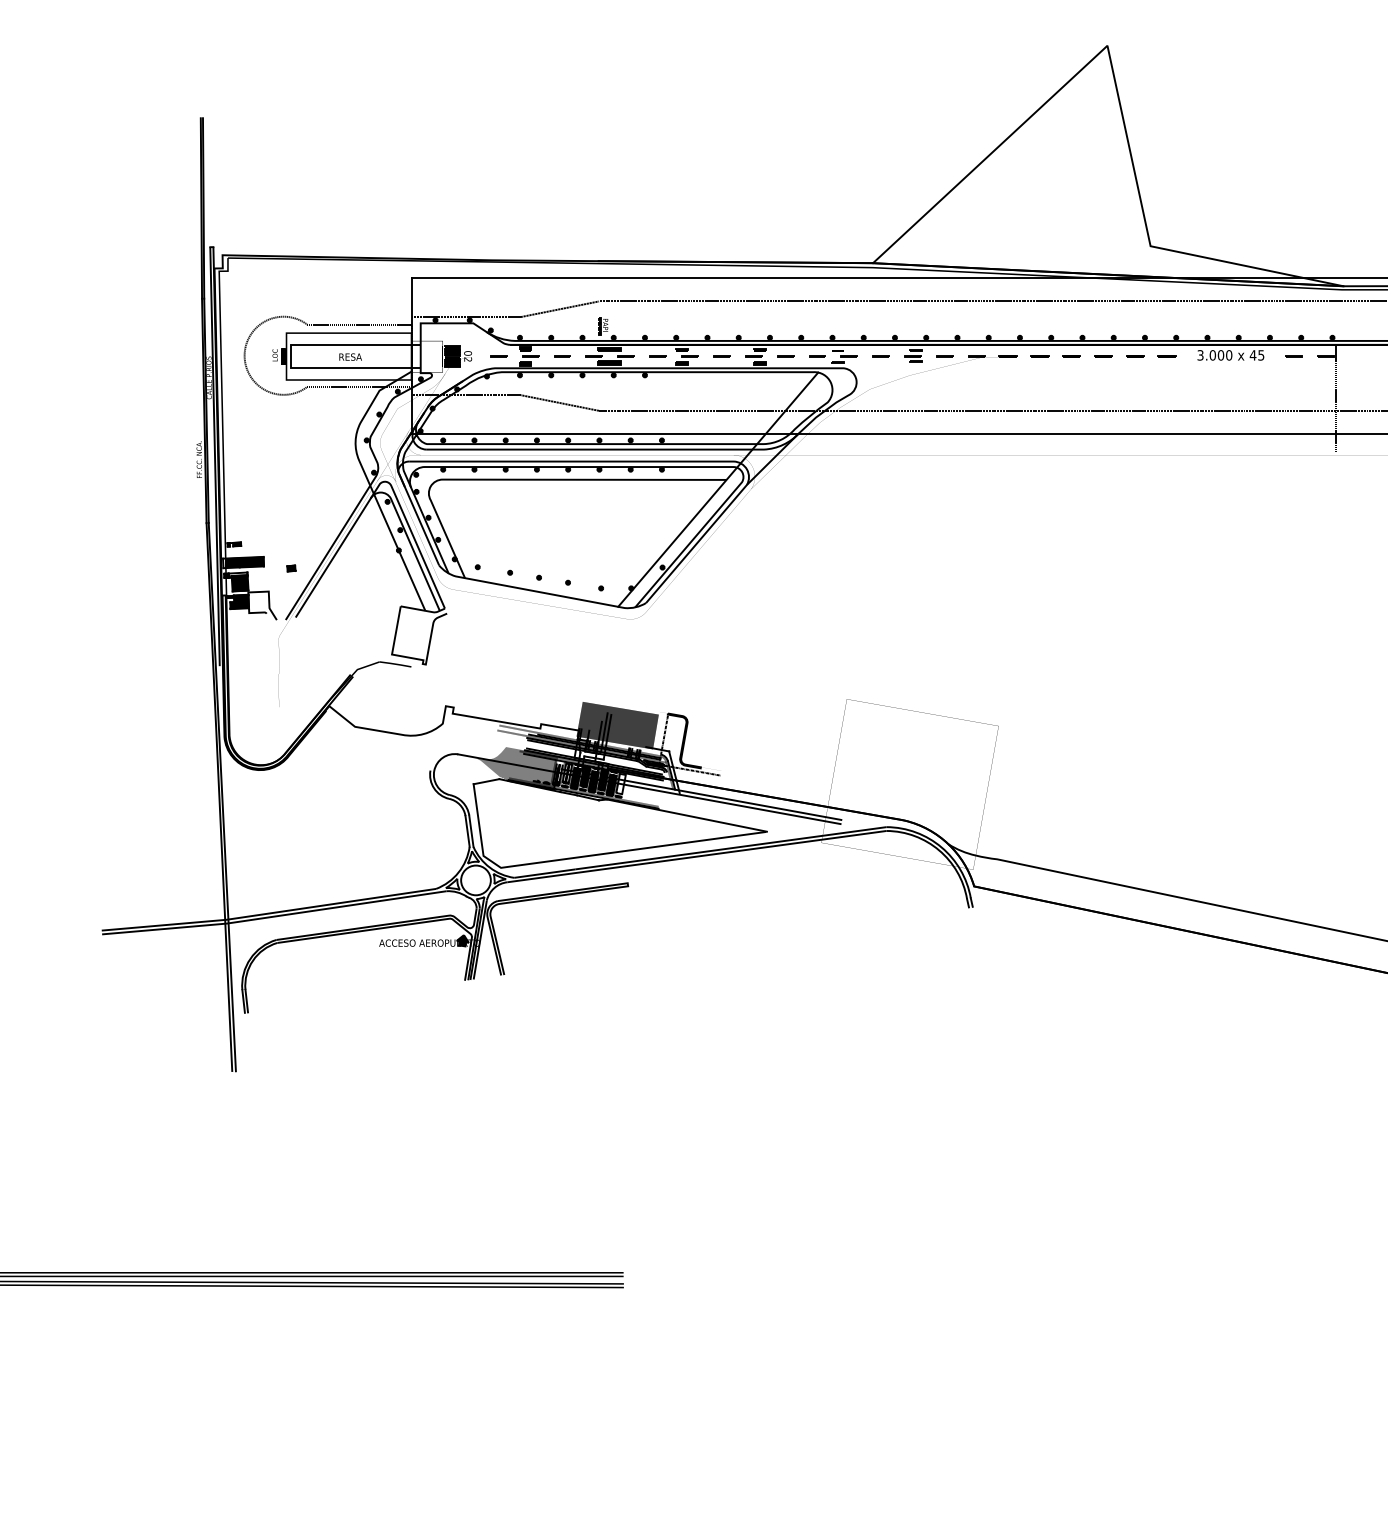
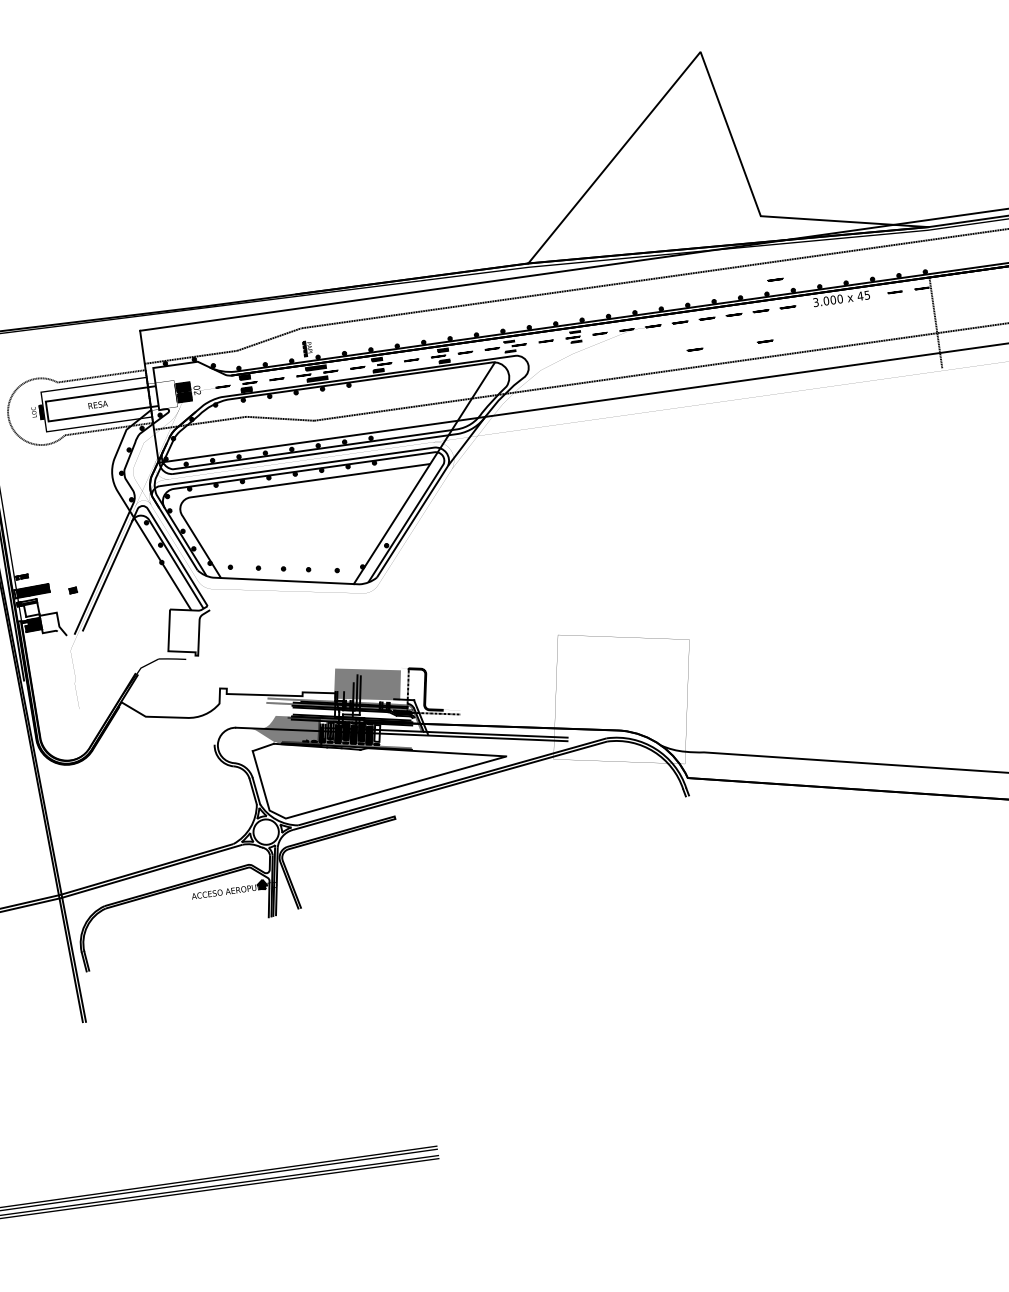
line: (1156, 322) -> (774, 279), added
line: (1052, 390) -> (695, 349), added
line: (1135, 392) -> (765, 341), added
hatch: (239, 583) -> (31, 609), removed
fill: (617, 725) -> (367, 684), removed

